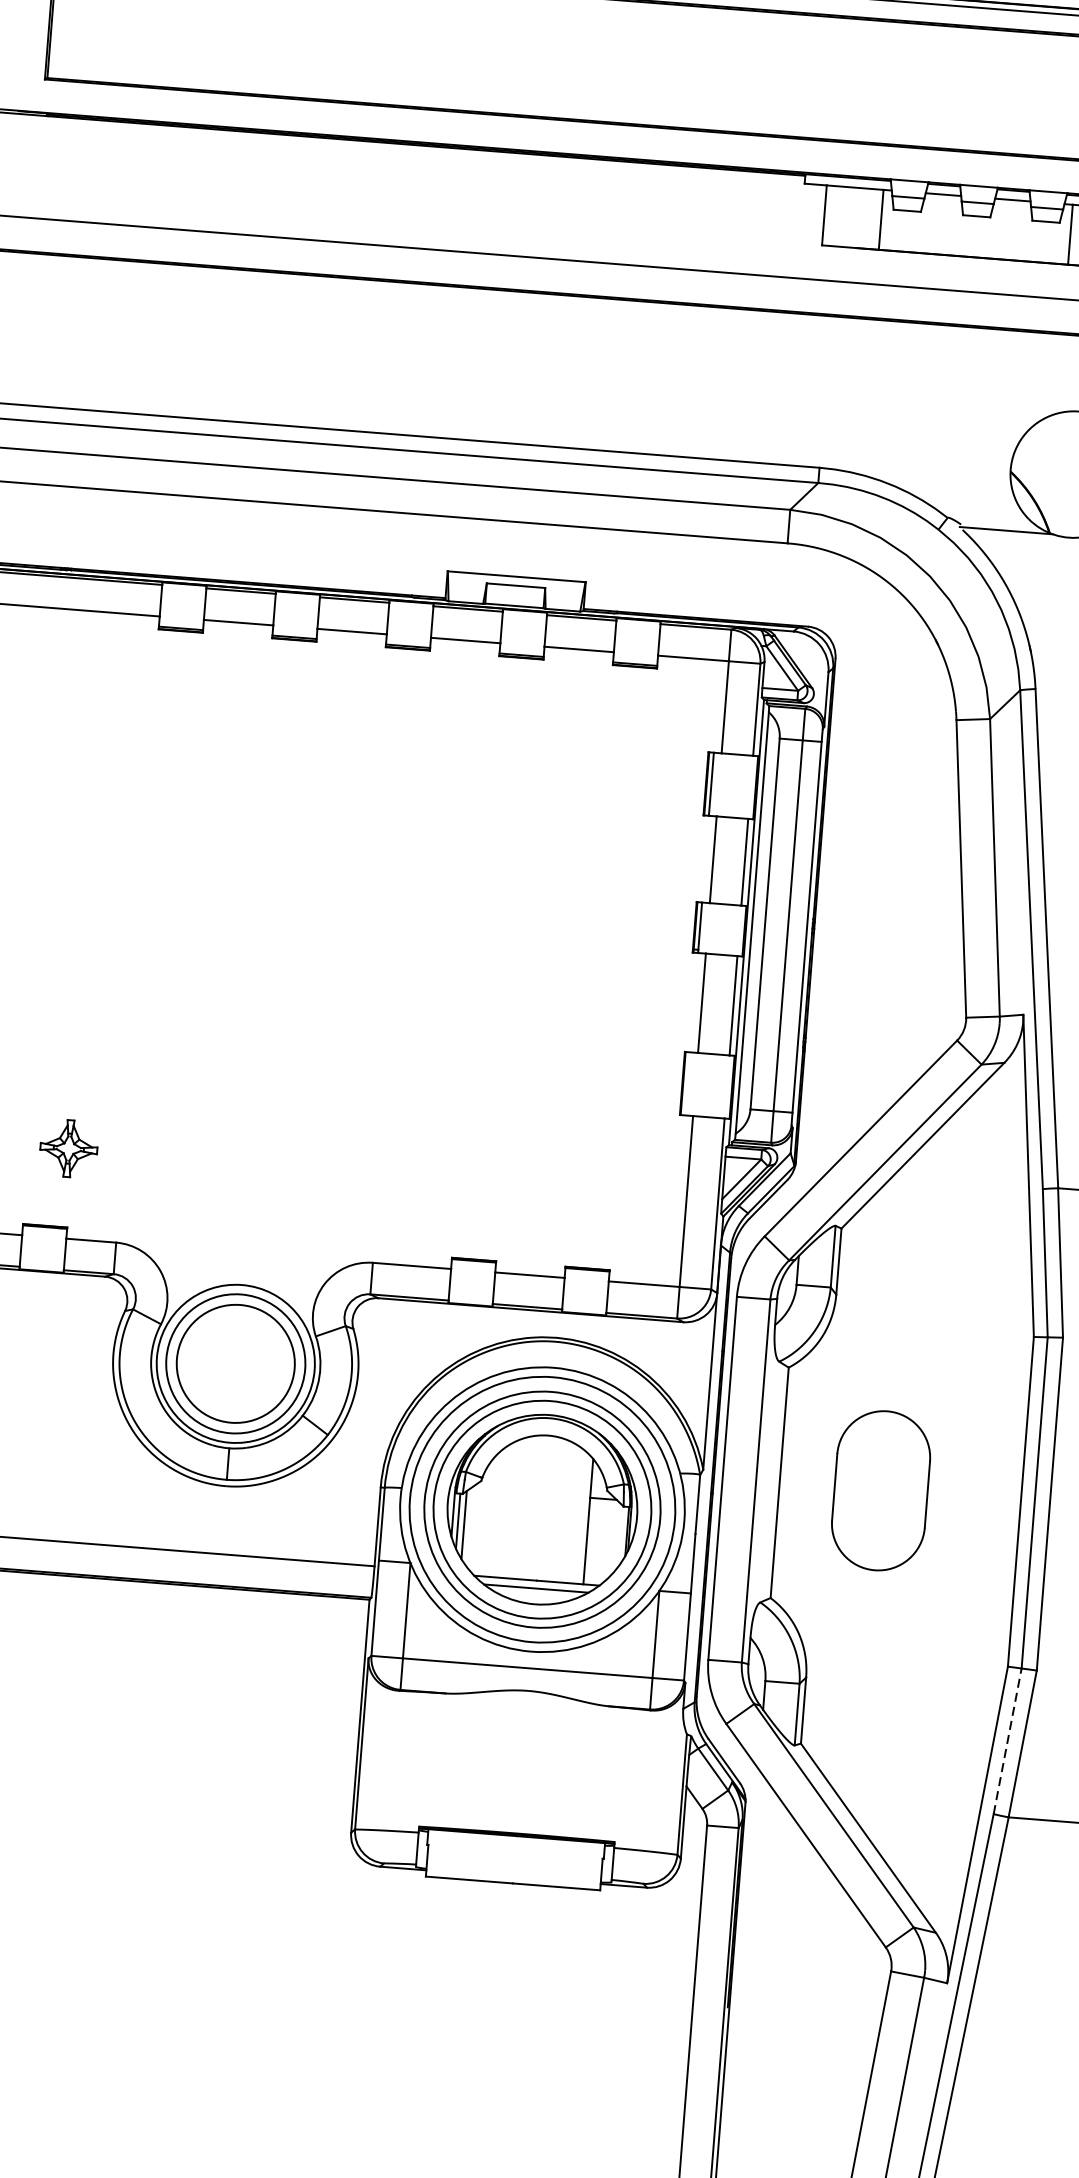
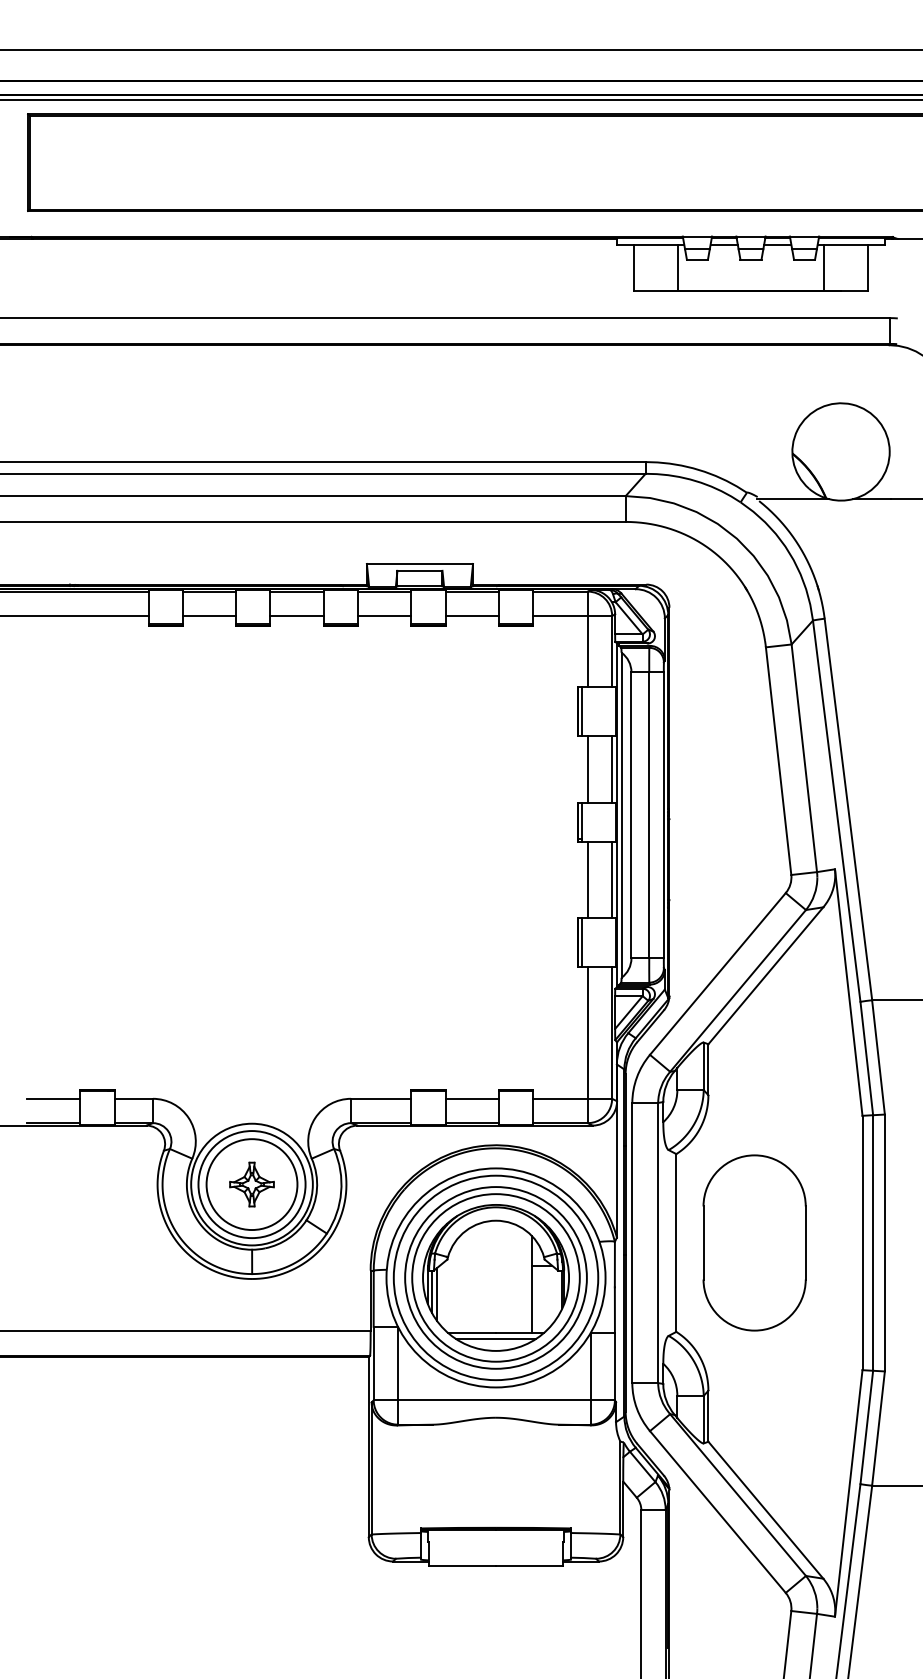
line: (687, 1083) -> (581, 942), added
part: (68, 1148) -> (251, 1184), moved
part: (881, 1490) -> (754, 1242), size x1.43
line: (1007, 1740) -> (866, 1426), dashed -> solid

